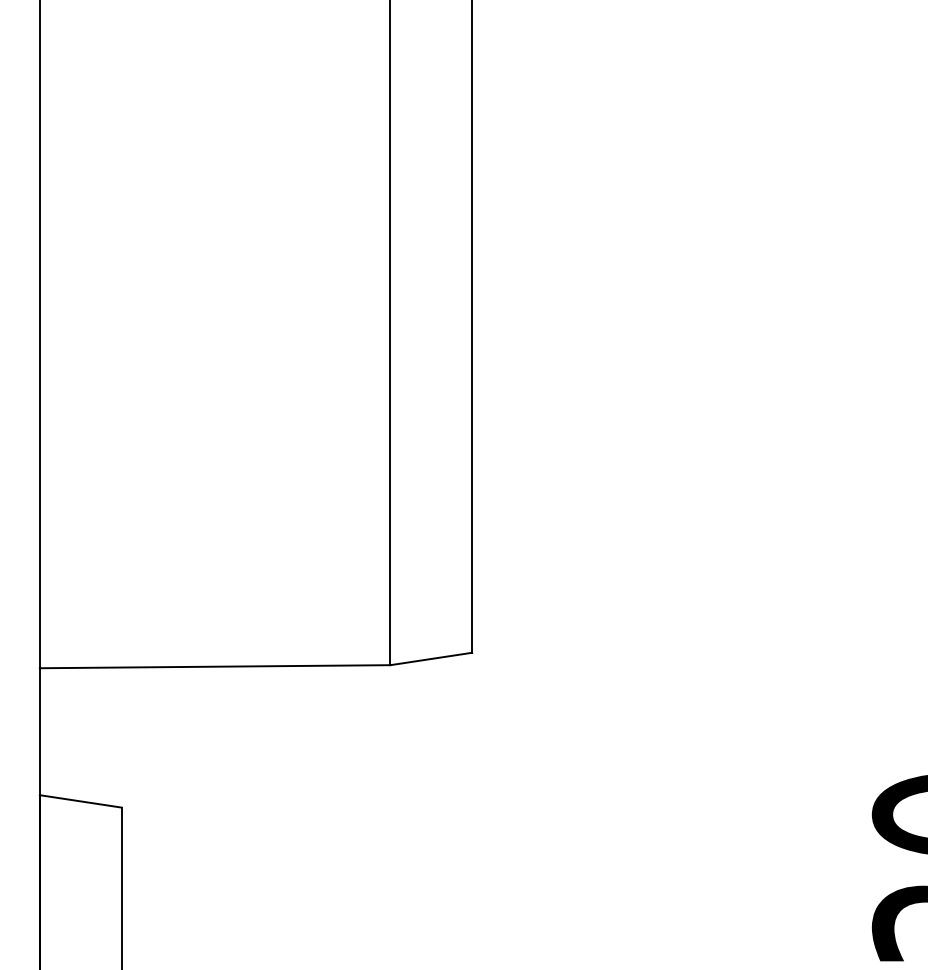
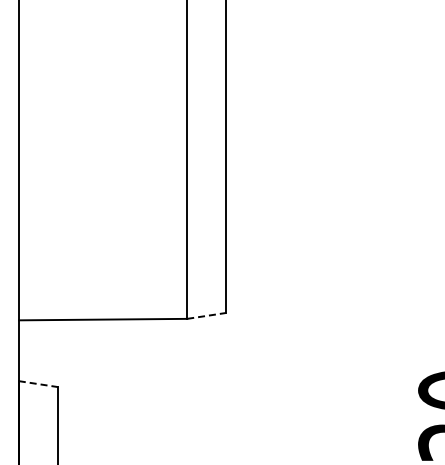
line: (430, 658) -> (206, 315), solid -> dashed
line: (80, 802) -> (38, 384), solid -> dashed

